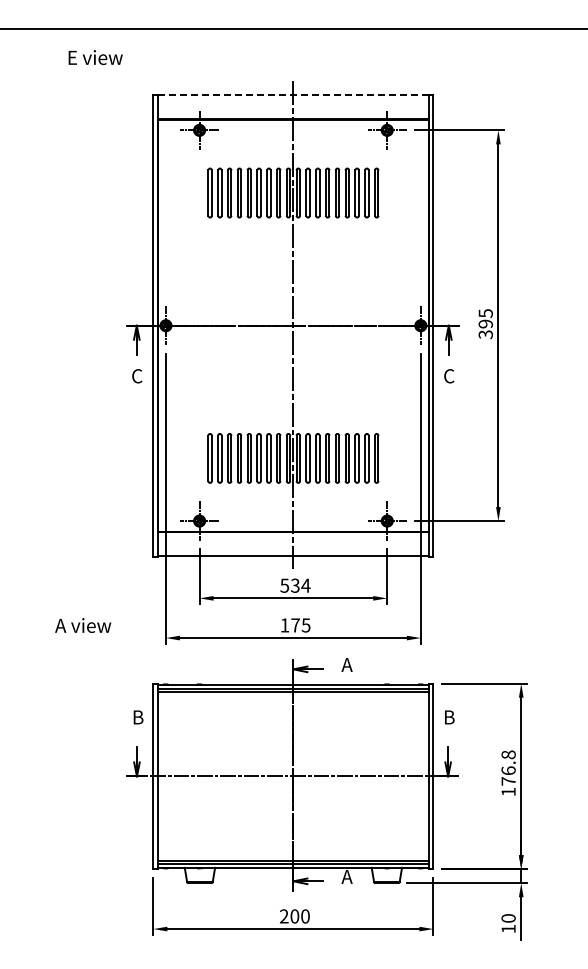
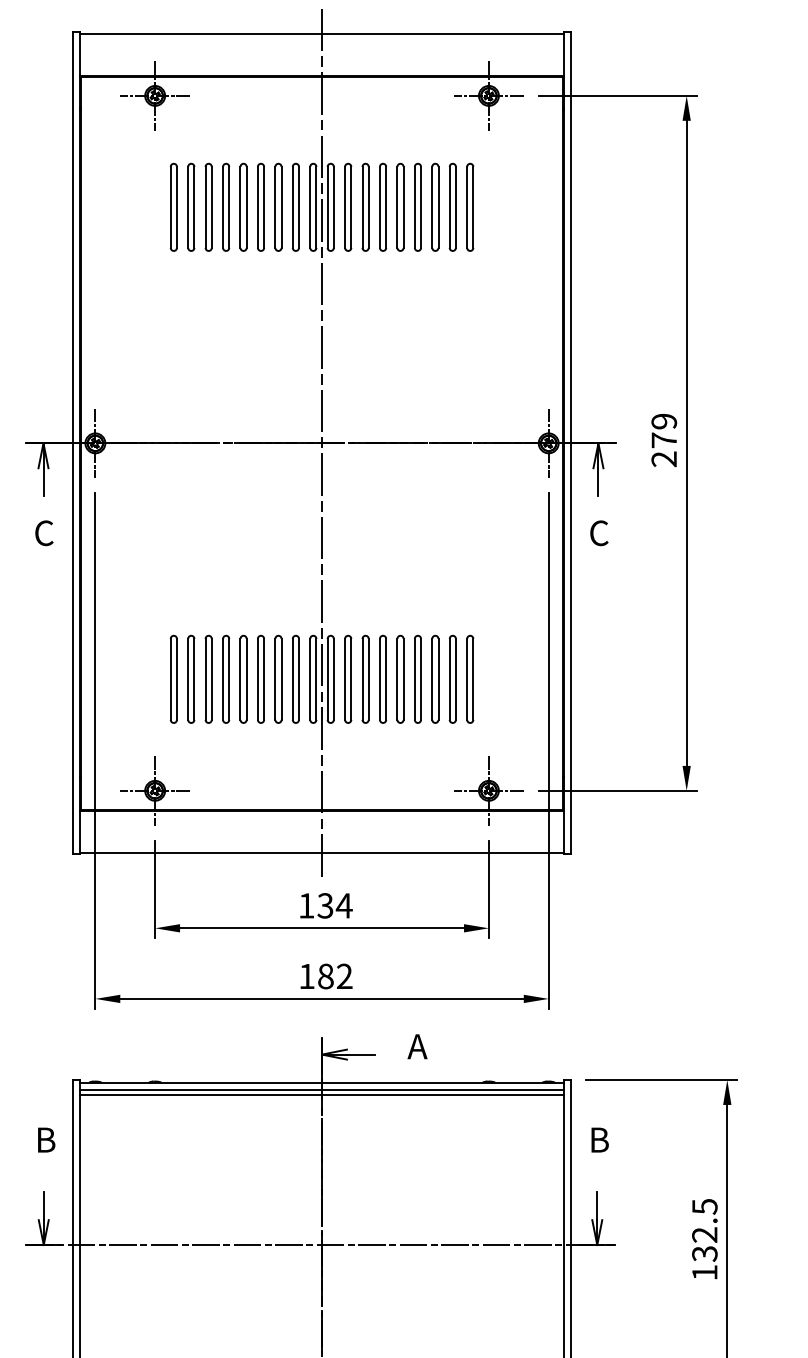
line: (293, 95) -> (322, 33), dashed -> solid
text: (485, 324) -> (663, 441), 395 -> 279
text: (284, 585) -> (306, 905), 534 -> 134
text: (300, 625) -> (334, 976), 175 -> 182
text: (508, 767) -> (704, 1229), 176.8 -> 132.5

